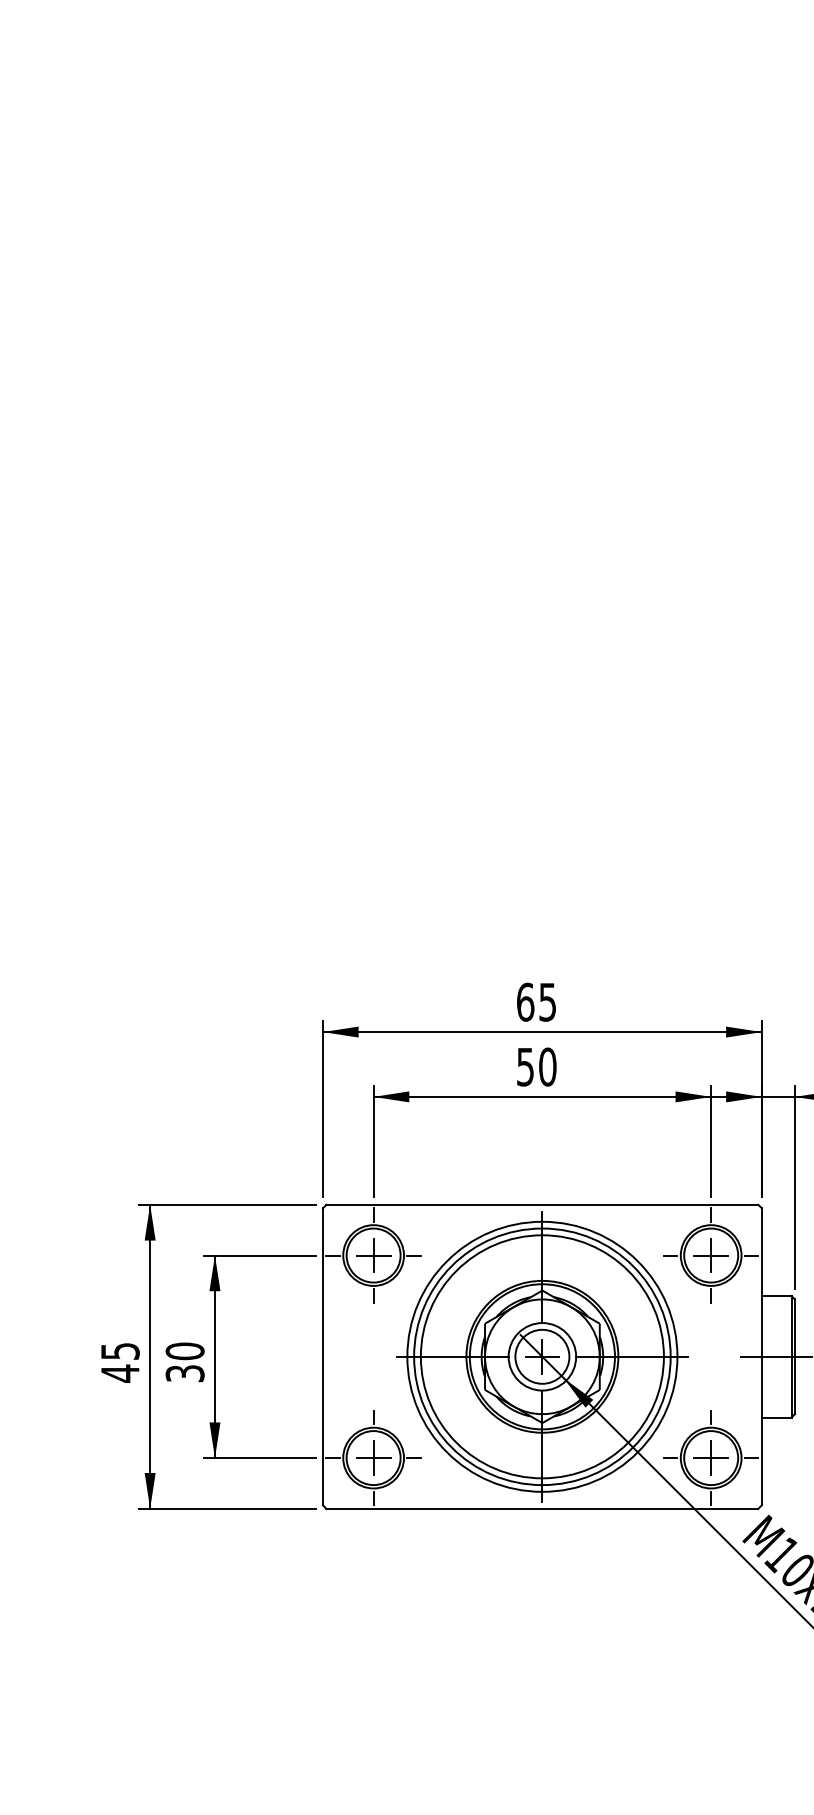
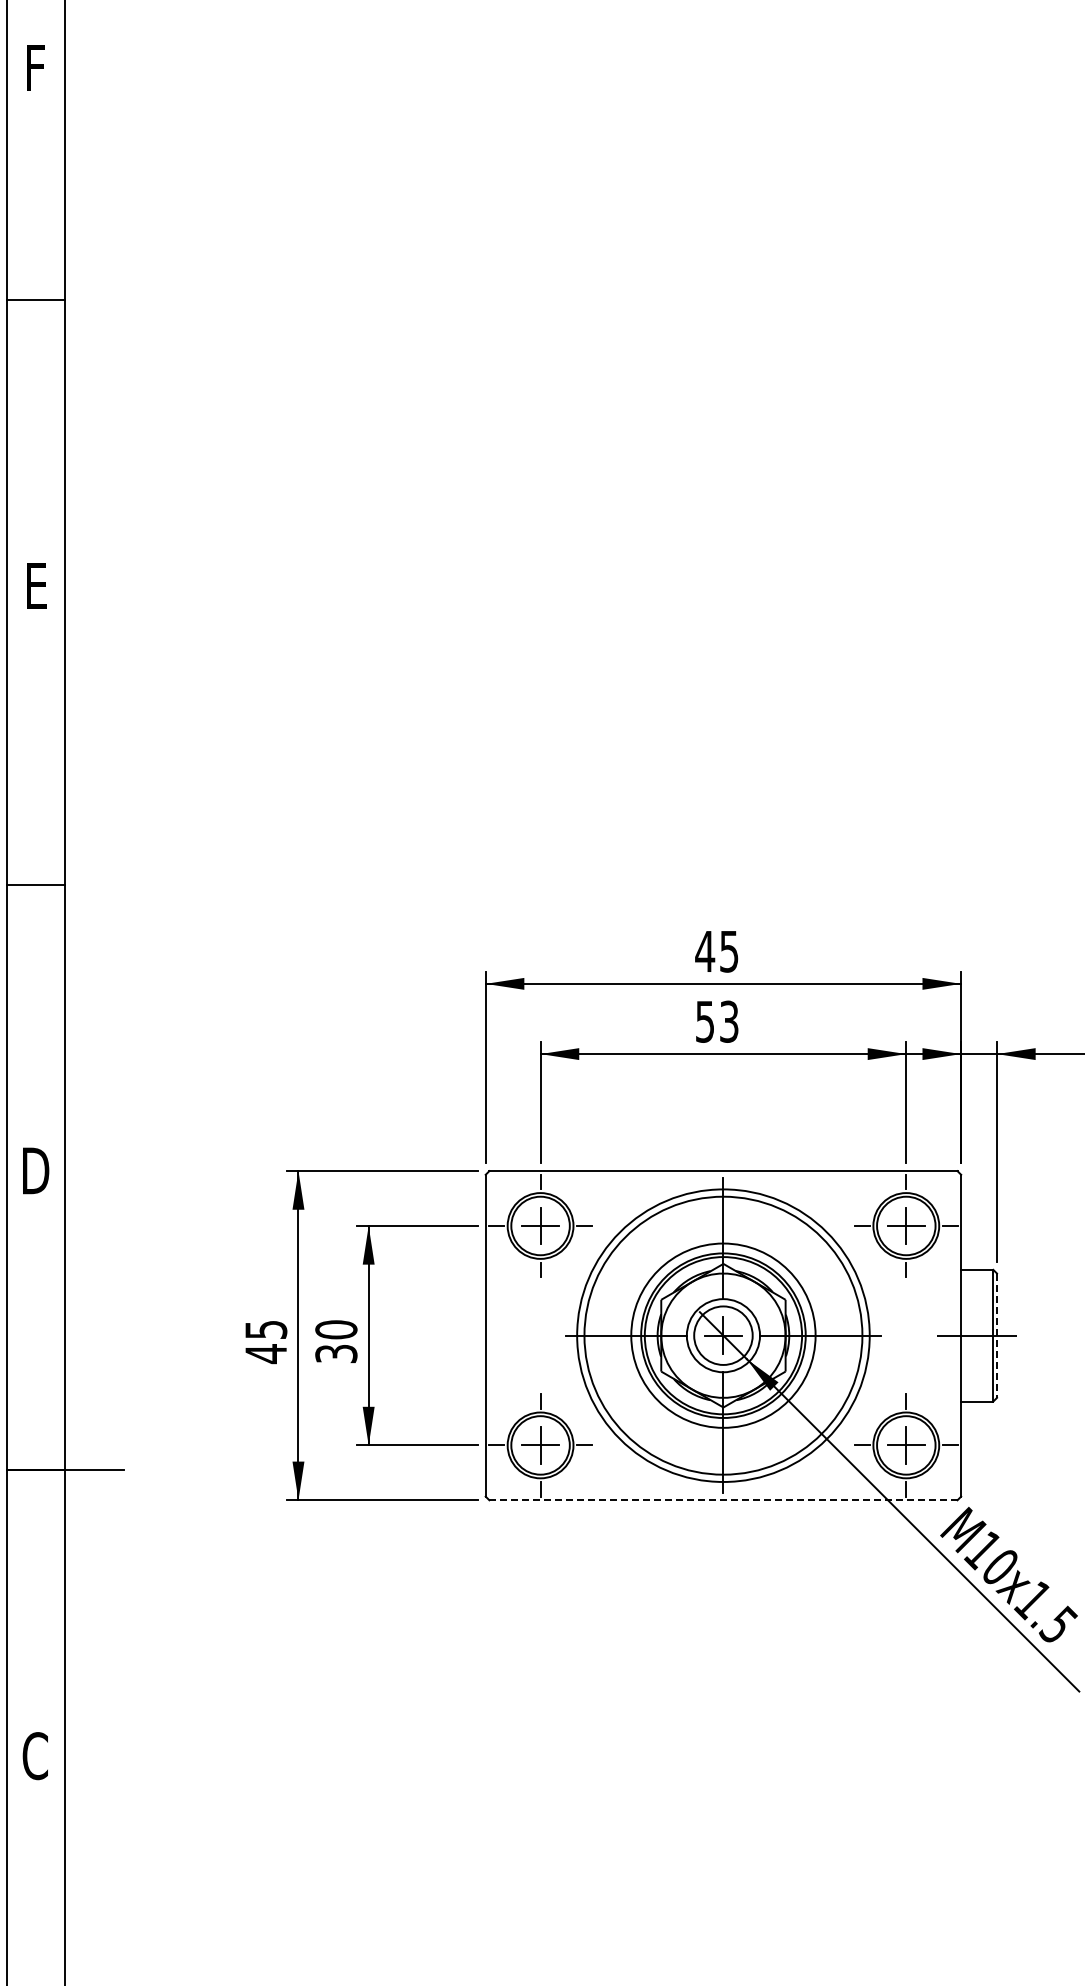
text: (525, 1002) -> (705, 951), 65 -> 45
text: (547, 1066) -> (728, 1021), 50 -> 53
circle: (542, 1356) -> (723, 1335), size x0.7
line: (795, 1357) -> (997, 1336), solid -> dashed
line: (541, 1508) -> (722, 1500), solid -> dashed

